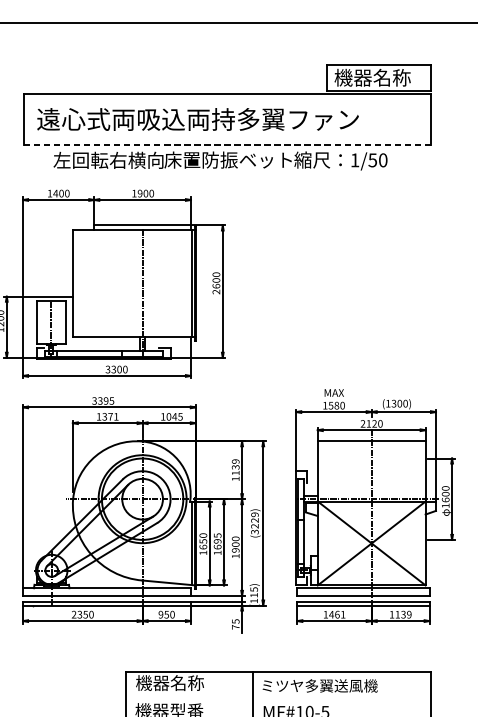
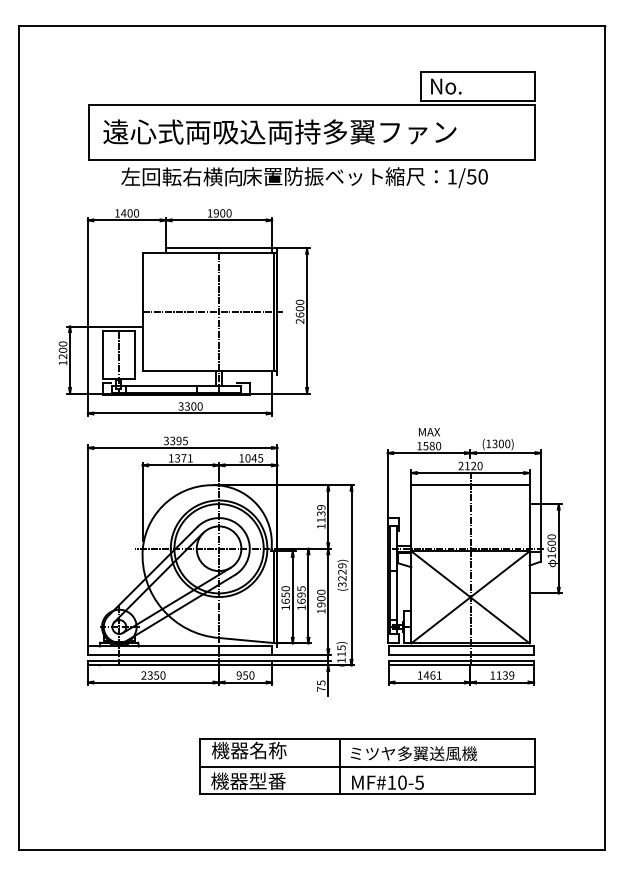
text: (372, 78) -> (471, 86), 機器名称 -> No.
line: (227, 145) -> (312, 160), dashed -> solid
line: (136, 283) -> (212, 311), added
line: (277, 697) -> (367, 766), added

